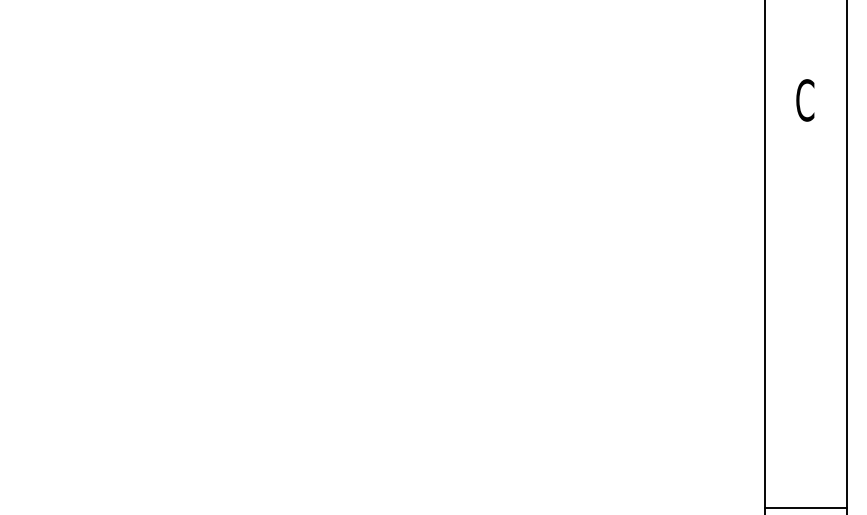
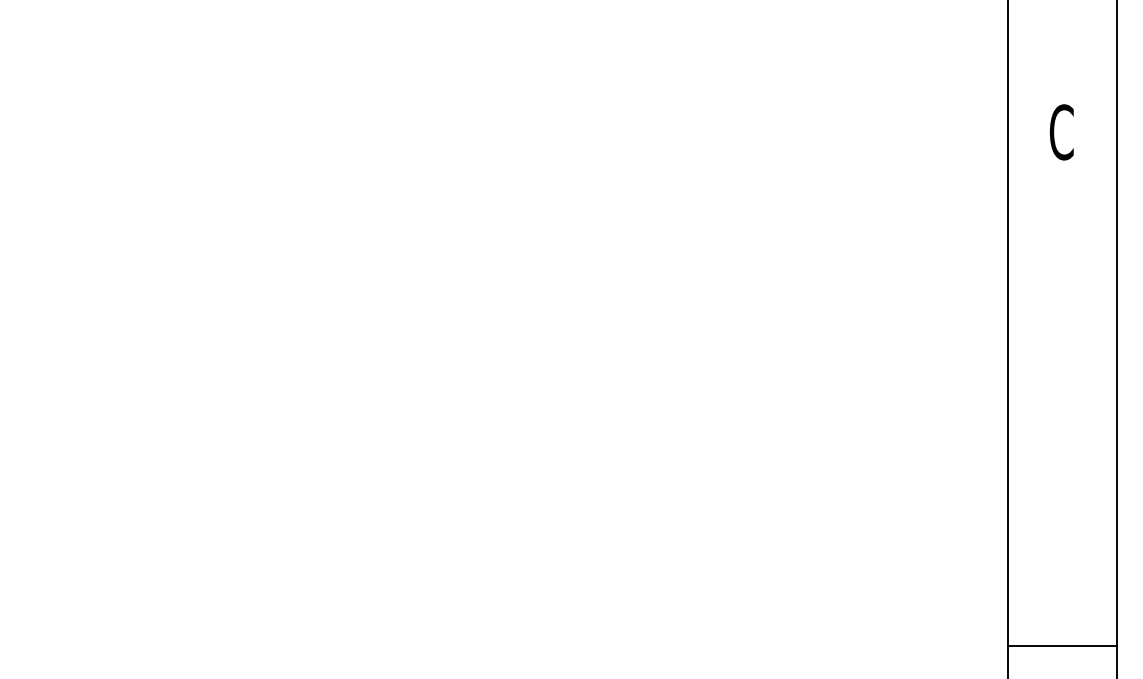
line: (805, 507) -> (1062, 645), moved

